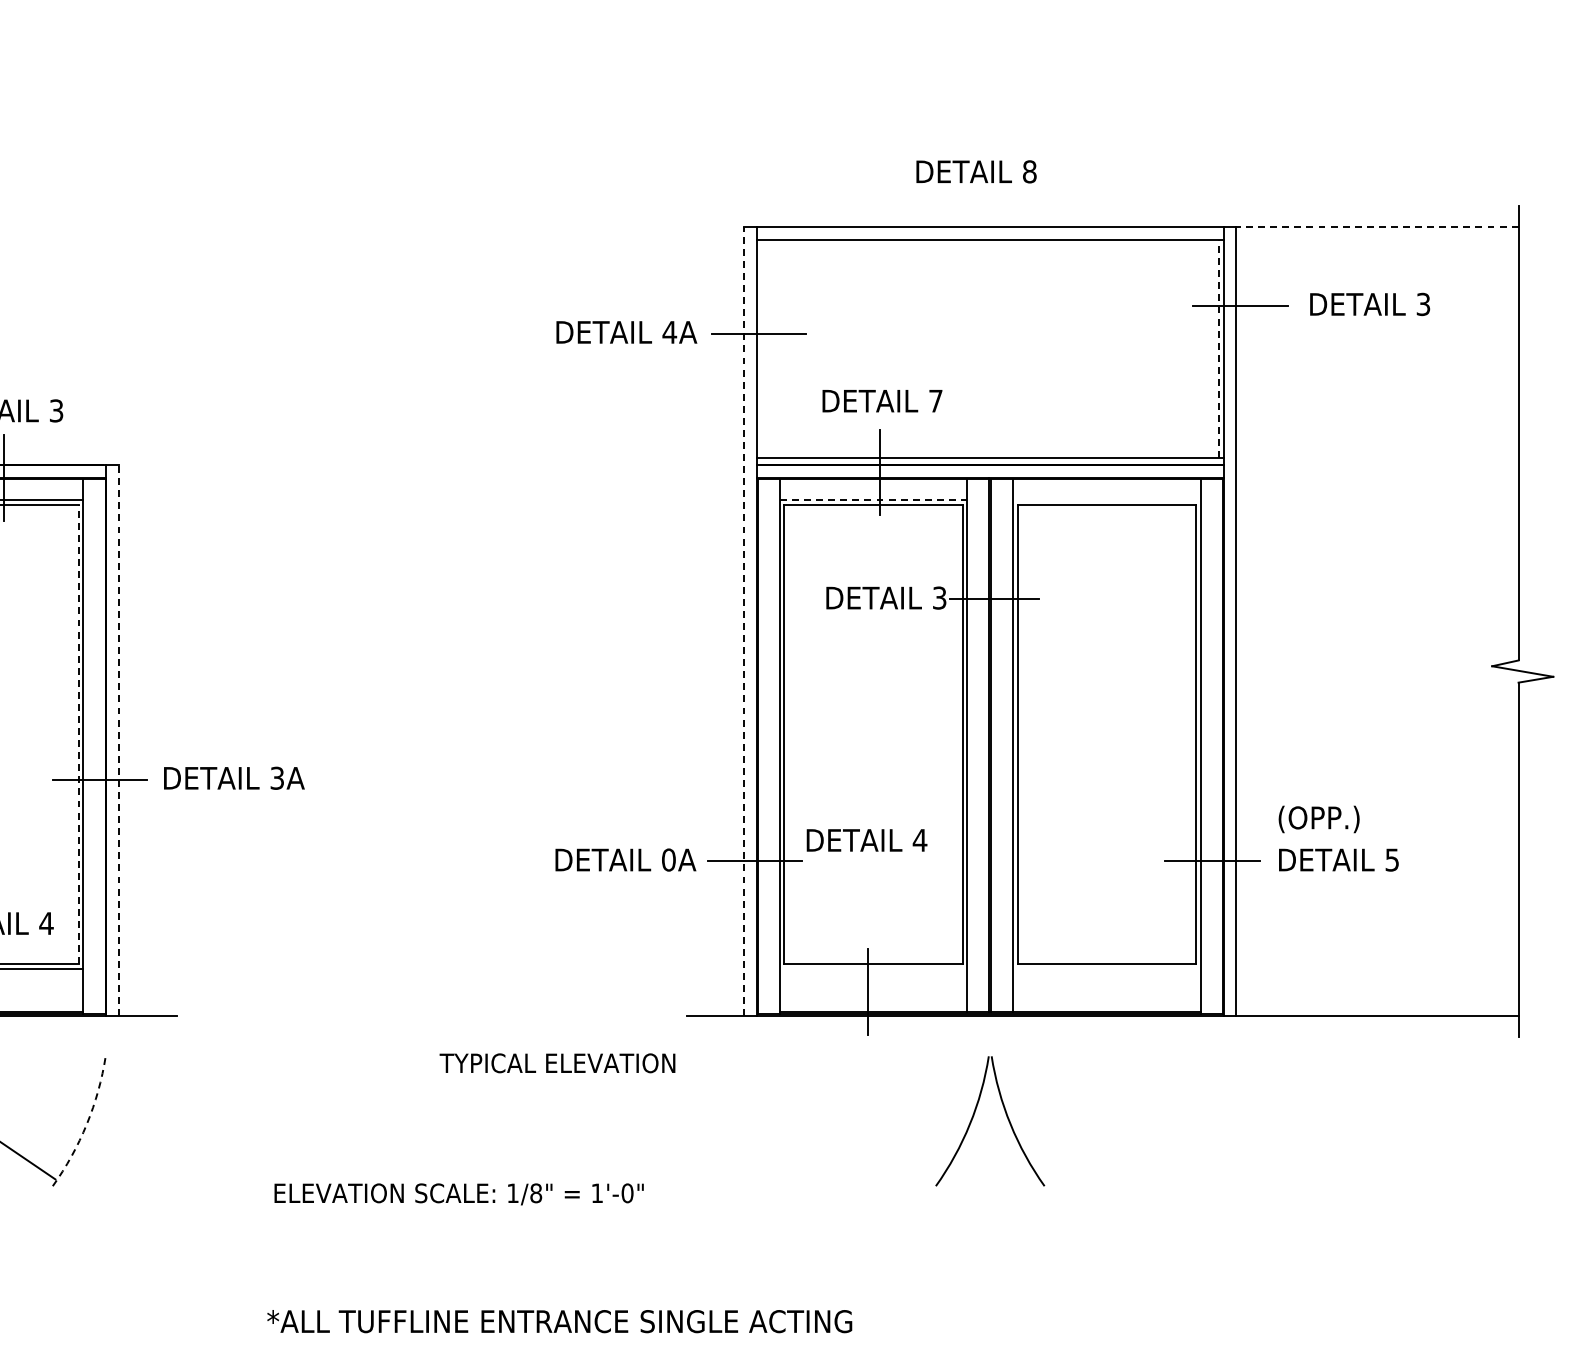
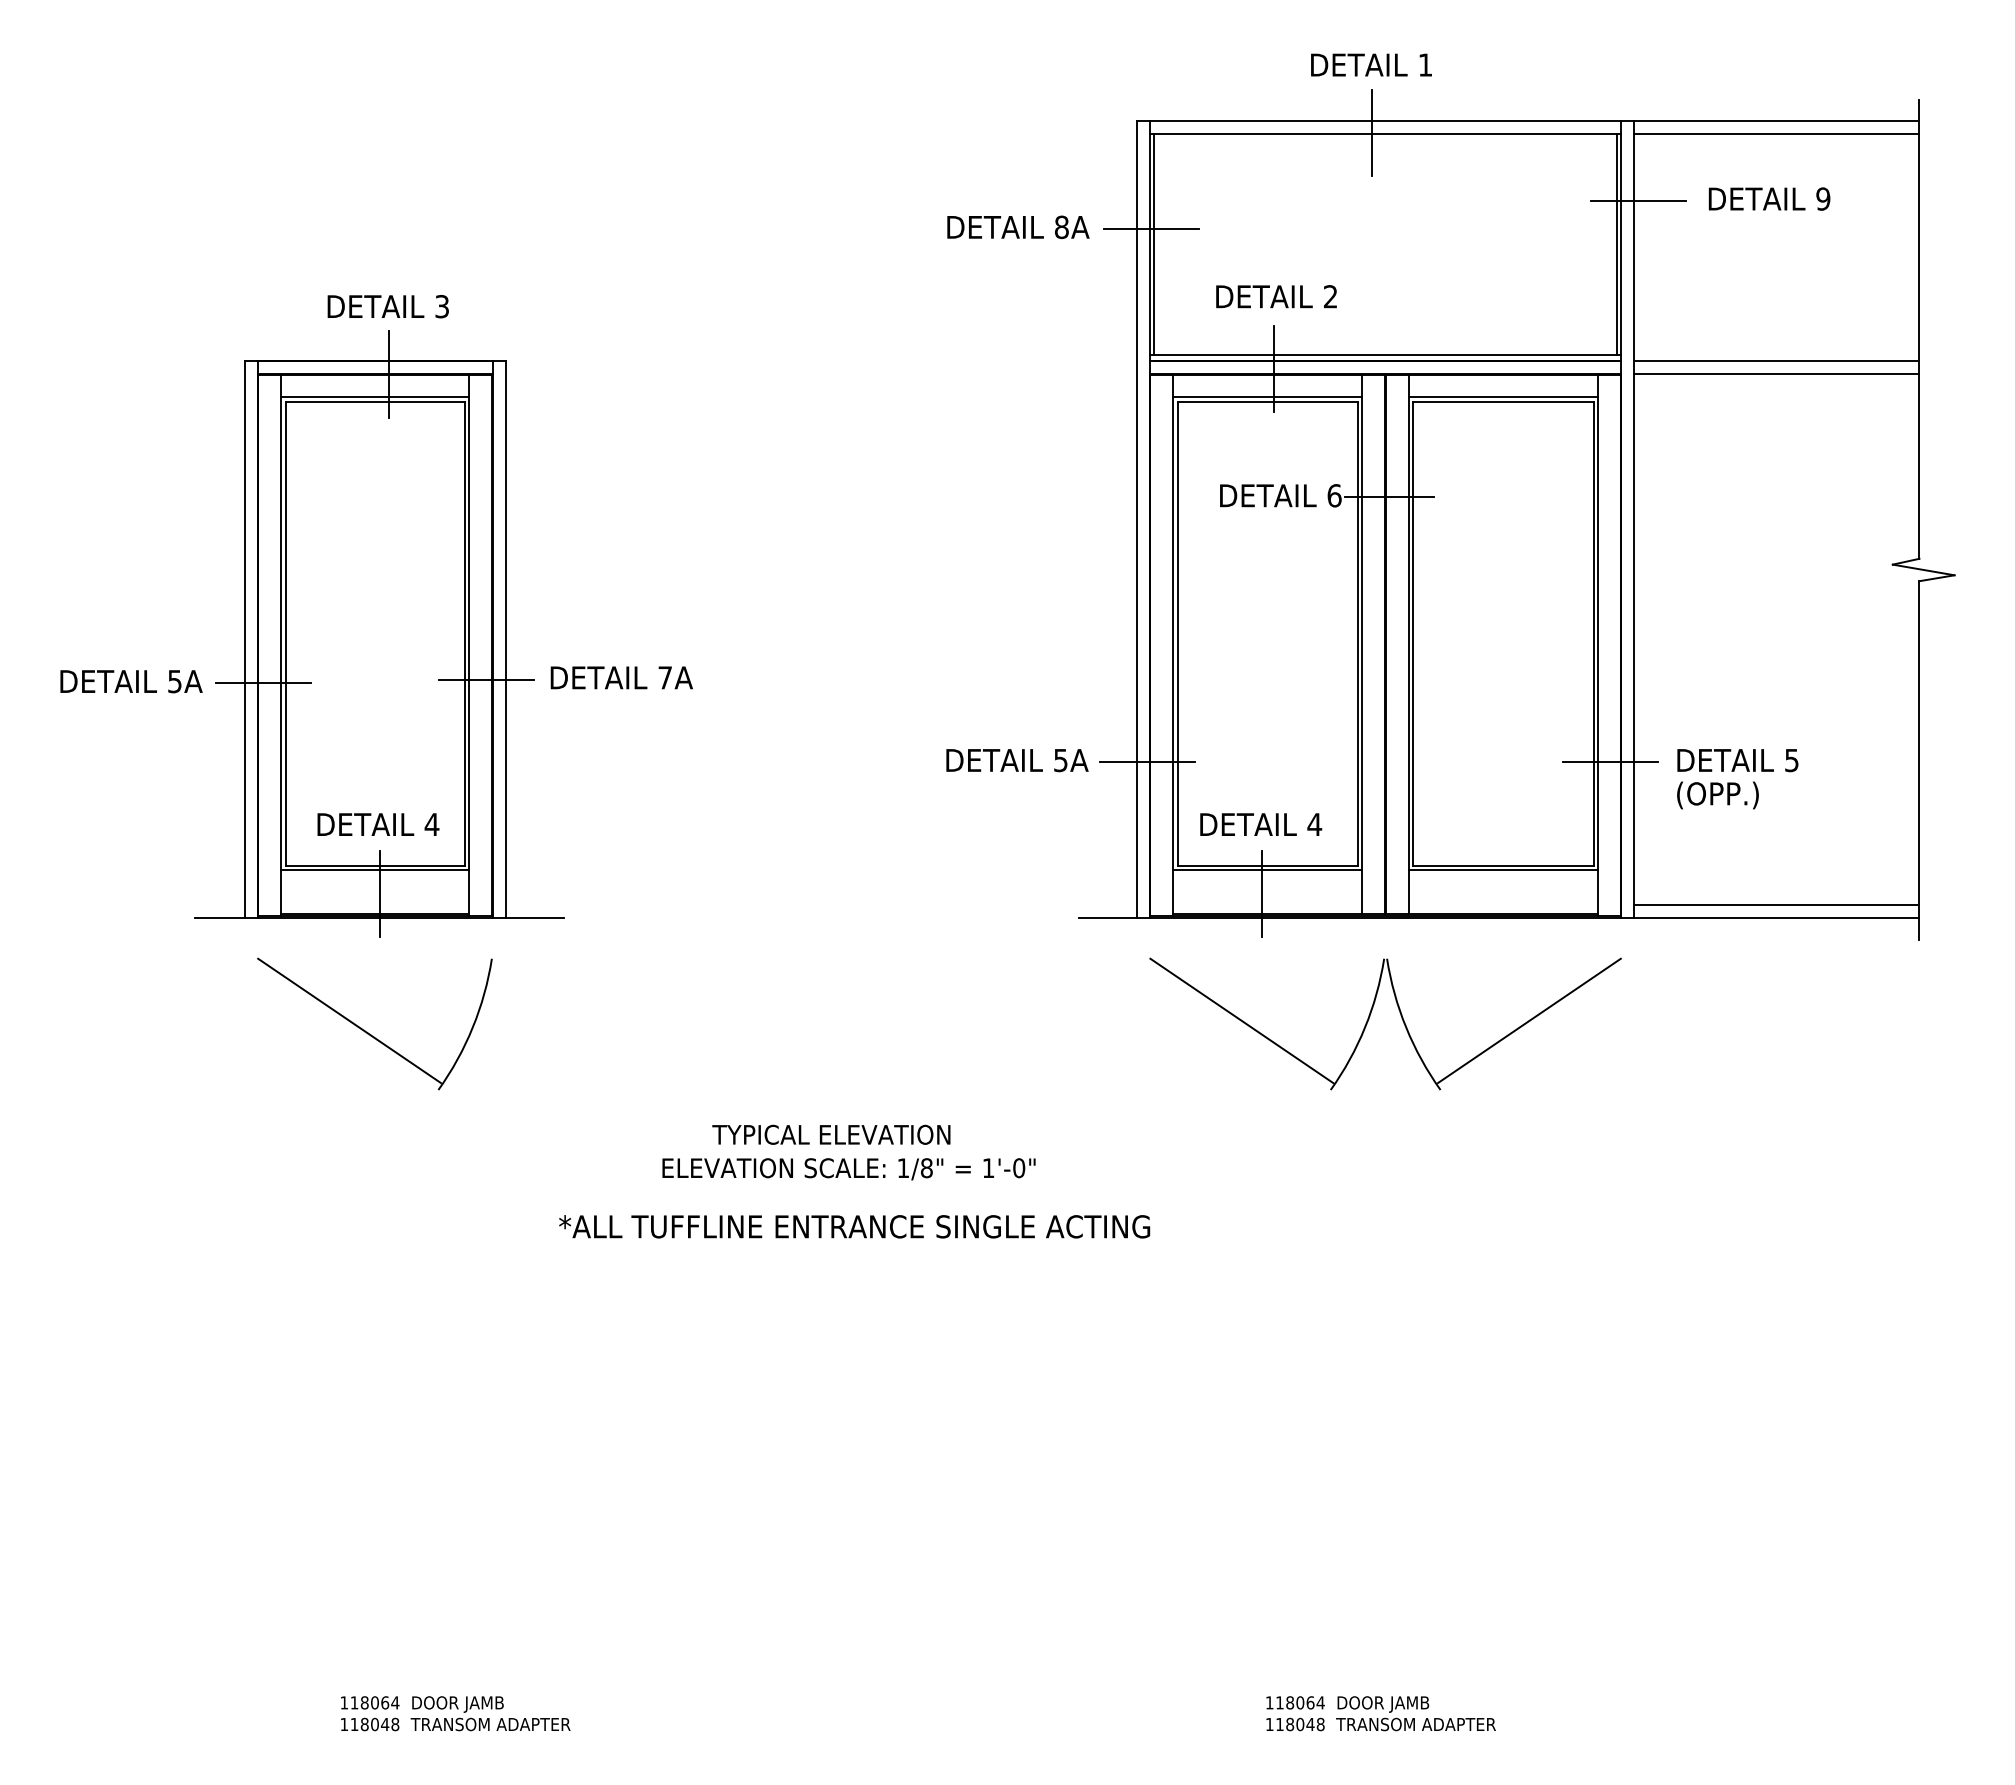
text: (1029, 171) -> (1425, 64), 8 -> 1
line: (1377, 227) -> (1776, 121), dashed -> solid
line: (977, 238) -> (1372, 132), added
line: (1377, 240) -> (1776, 134), added
text: (1423, 303) -> (1823, 198), 3 -> 9
text: (669, 332) -> (1061, 227), 4A -> 8A
line: (1218, 348) -> (1616, 243), dashed -> solid
line: (761, 349) -> (1154, 244), added
text: (935, 400) -> (1330, 296), 7 -> 2
line: (1377, 465) -> (1776, 361), added
line: (1377, 478) -> (1776, 374), added
line: (873, 500) -> (1267, 397), dashed -> solid
line: (1106, 500) -> (1503, 397), added
text: (939, 597) -> (1334, 495), 3 -> 6
line: (743, 621) -> (1136, 519), dashed -> solid
line: (78, 734) -> (464, 633), dashed -> solid
line: (119, 740) -> (505, 639), dashed -> solid
text: (276, 777) -> (664, 677), 3A -> 7A
text: (1318, 819) -> (1717, 795), moved
text: (867, 840) -> (1261, 824), moved
text: (668, 860) -> (1060, 760), 0A -> 5A
line: (873, 968) -> (1267, 870), added
line: (1106, 968) -> (1503, 870), added
line: (1377, 1003) -> (1776, 905), added
text: (557, 1062) -> (831, 1134), moved
line: (847, 1117) -> (1241, 1020), added
line: (1131, 1117) -> (1528, 1020), added
arc: (86, 1124) -> (472, 1027), dashed -> solid
text: (458, 1194) -> (848, 1169), moved
text: (559, 1321) -> (854, 1226), moved

